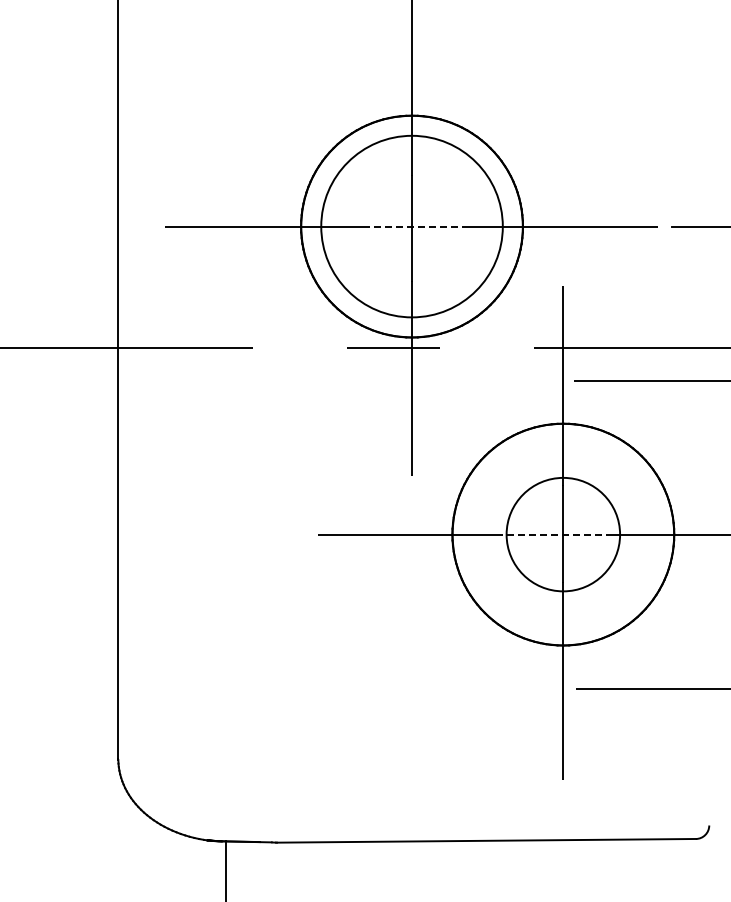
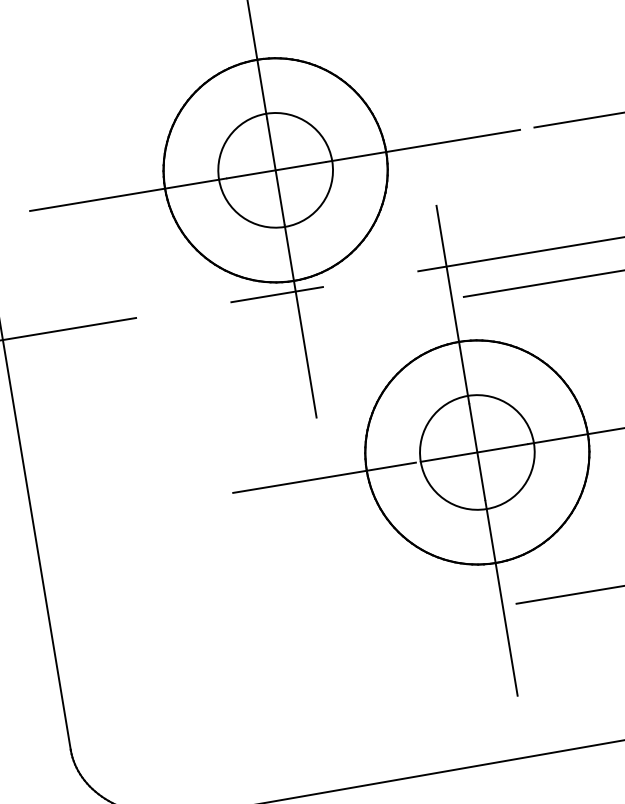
circle: (411, 226) -> (275, 170), size x0.62
line: (413, 226) -> (277, 170), dashed -> solid
line: (559, 534) -> (473, 452), dashed -> solid

